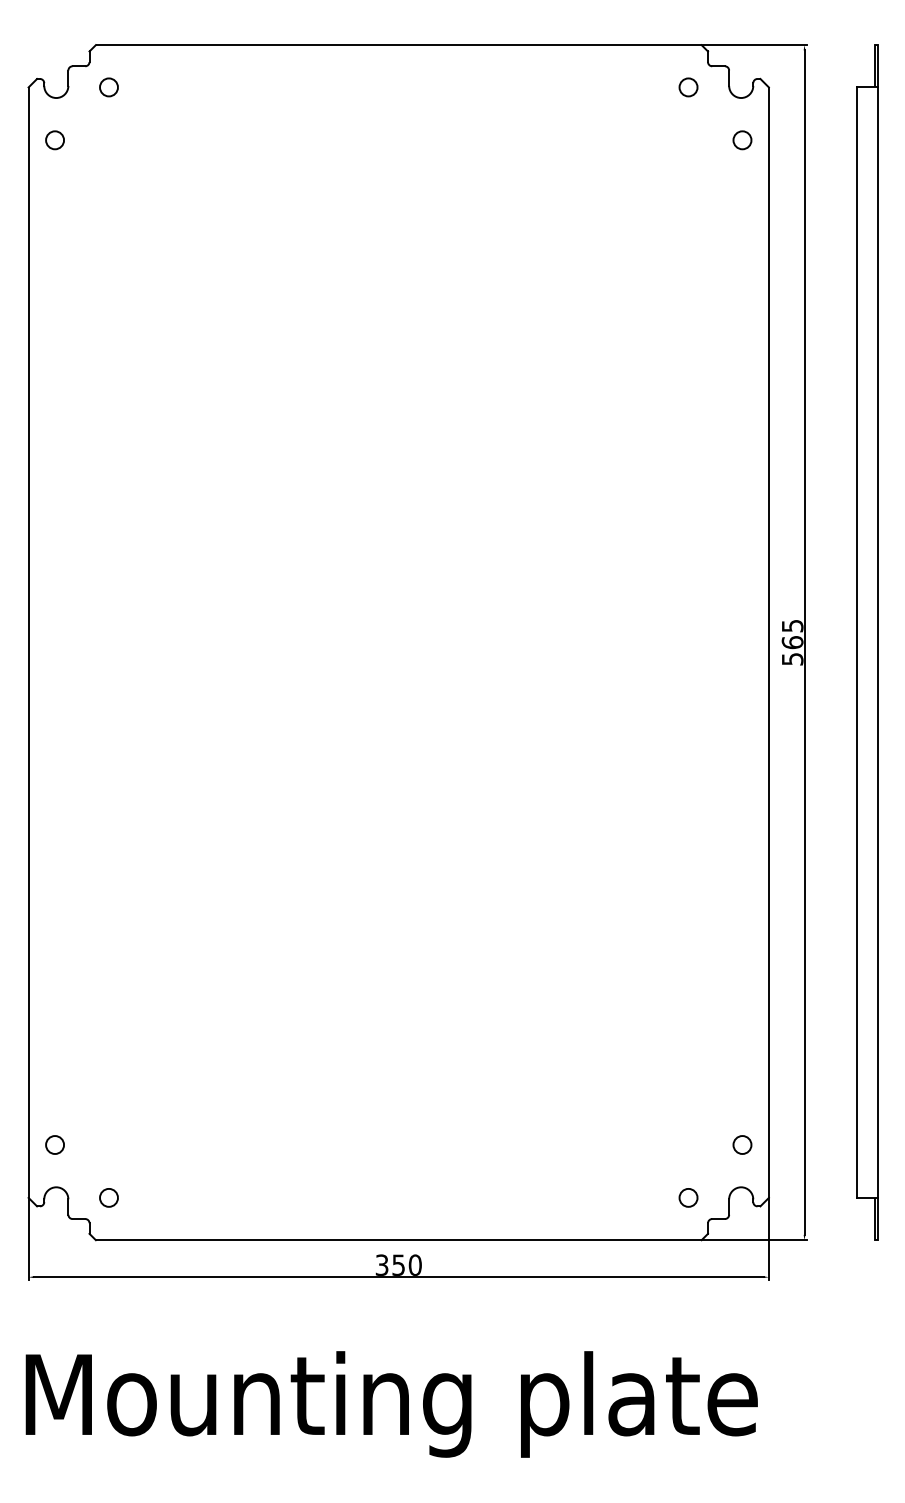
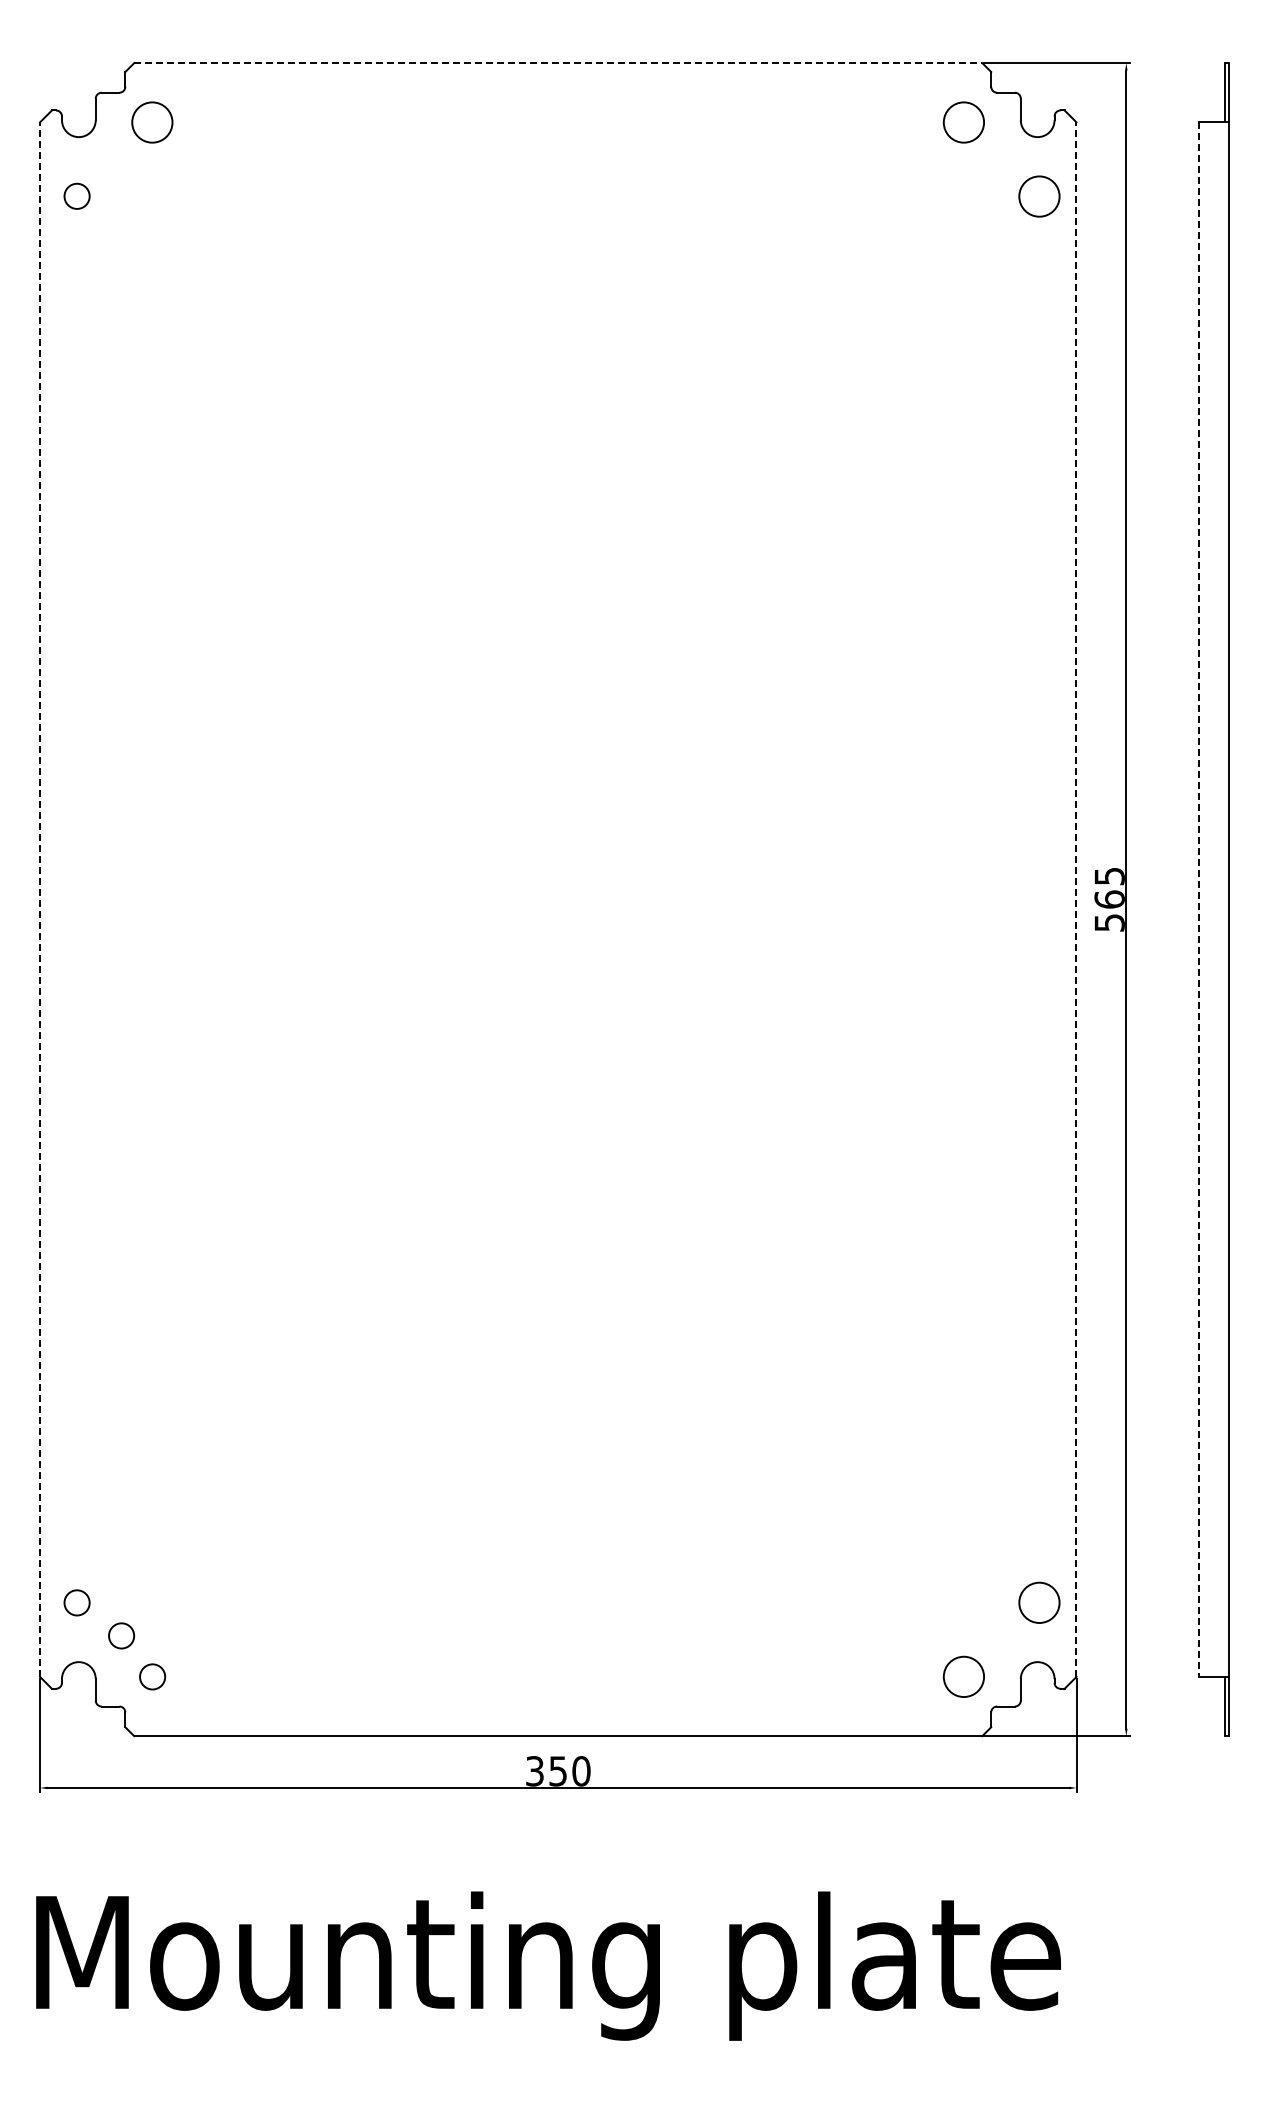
line: (398, 45) -> (558, 63), solid -> dashed
circle: (108, 86) -> (152, 121), size x1.6
circle: (688, 86) -> (963, 121), size x1.6
circle: (742, 139) -> (1039, 195), size x1.6
line: (28, 642) -> (40, 899), solid -> dashed
line: (768, 642) -> (1076, 899), solid -> dashed
line: (856, 643) -> (1199, 900), solid -> dashed
circle: (742, 1144) -> (1039, 1602), size x1.6
circle: (86, 1168) -> (121, 1635), added
circle: (688, 1197) -> (963, 1676), size x1.6

